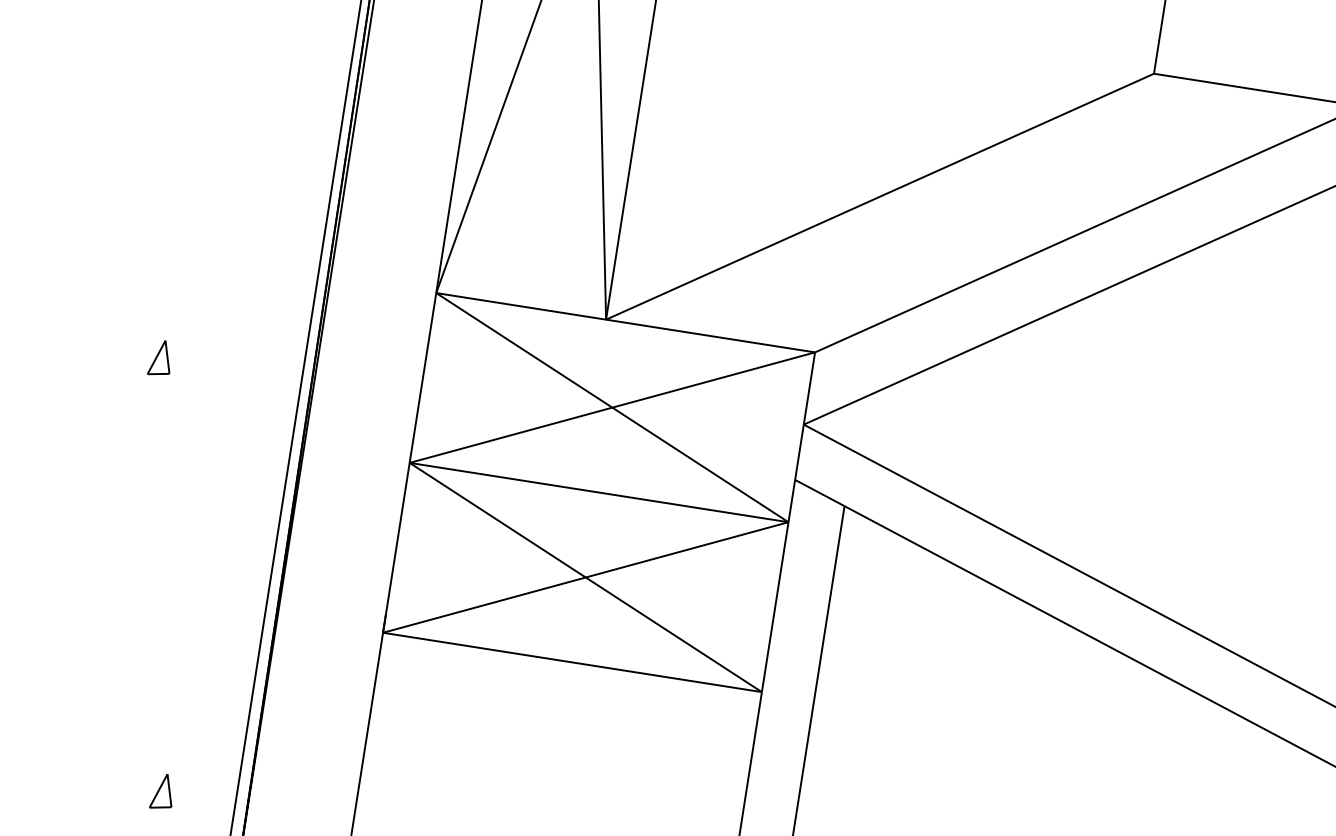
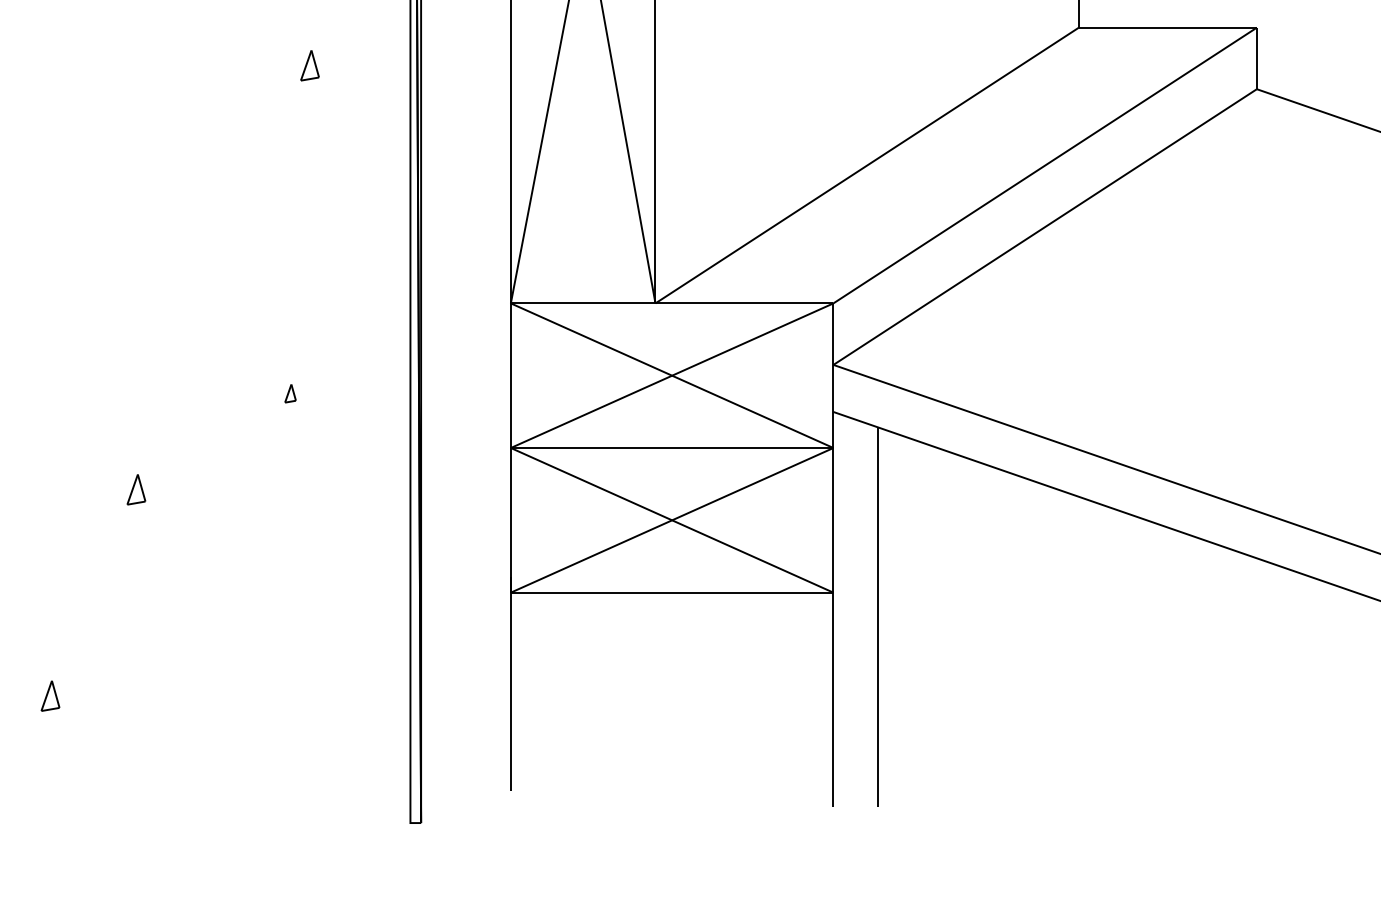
part: (160, 358) -> (290, 393), size x0.6
part: (162, 791) -> (348, 753), removed

